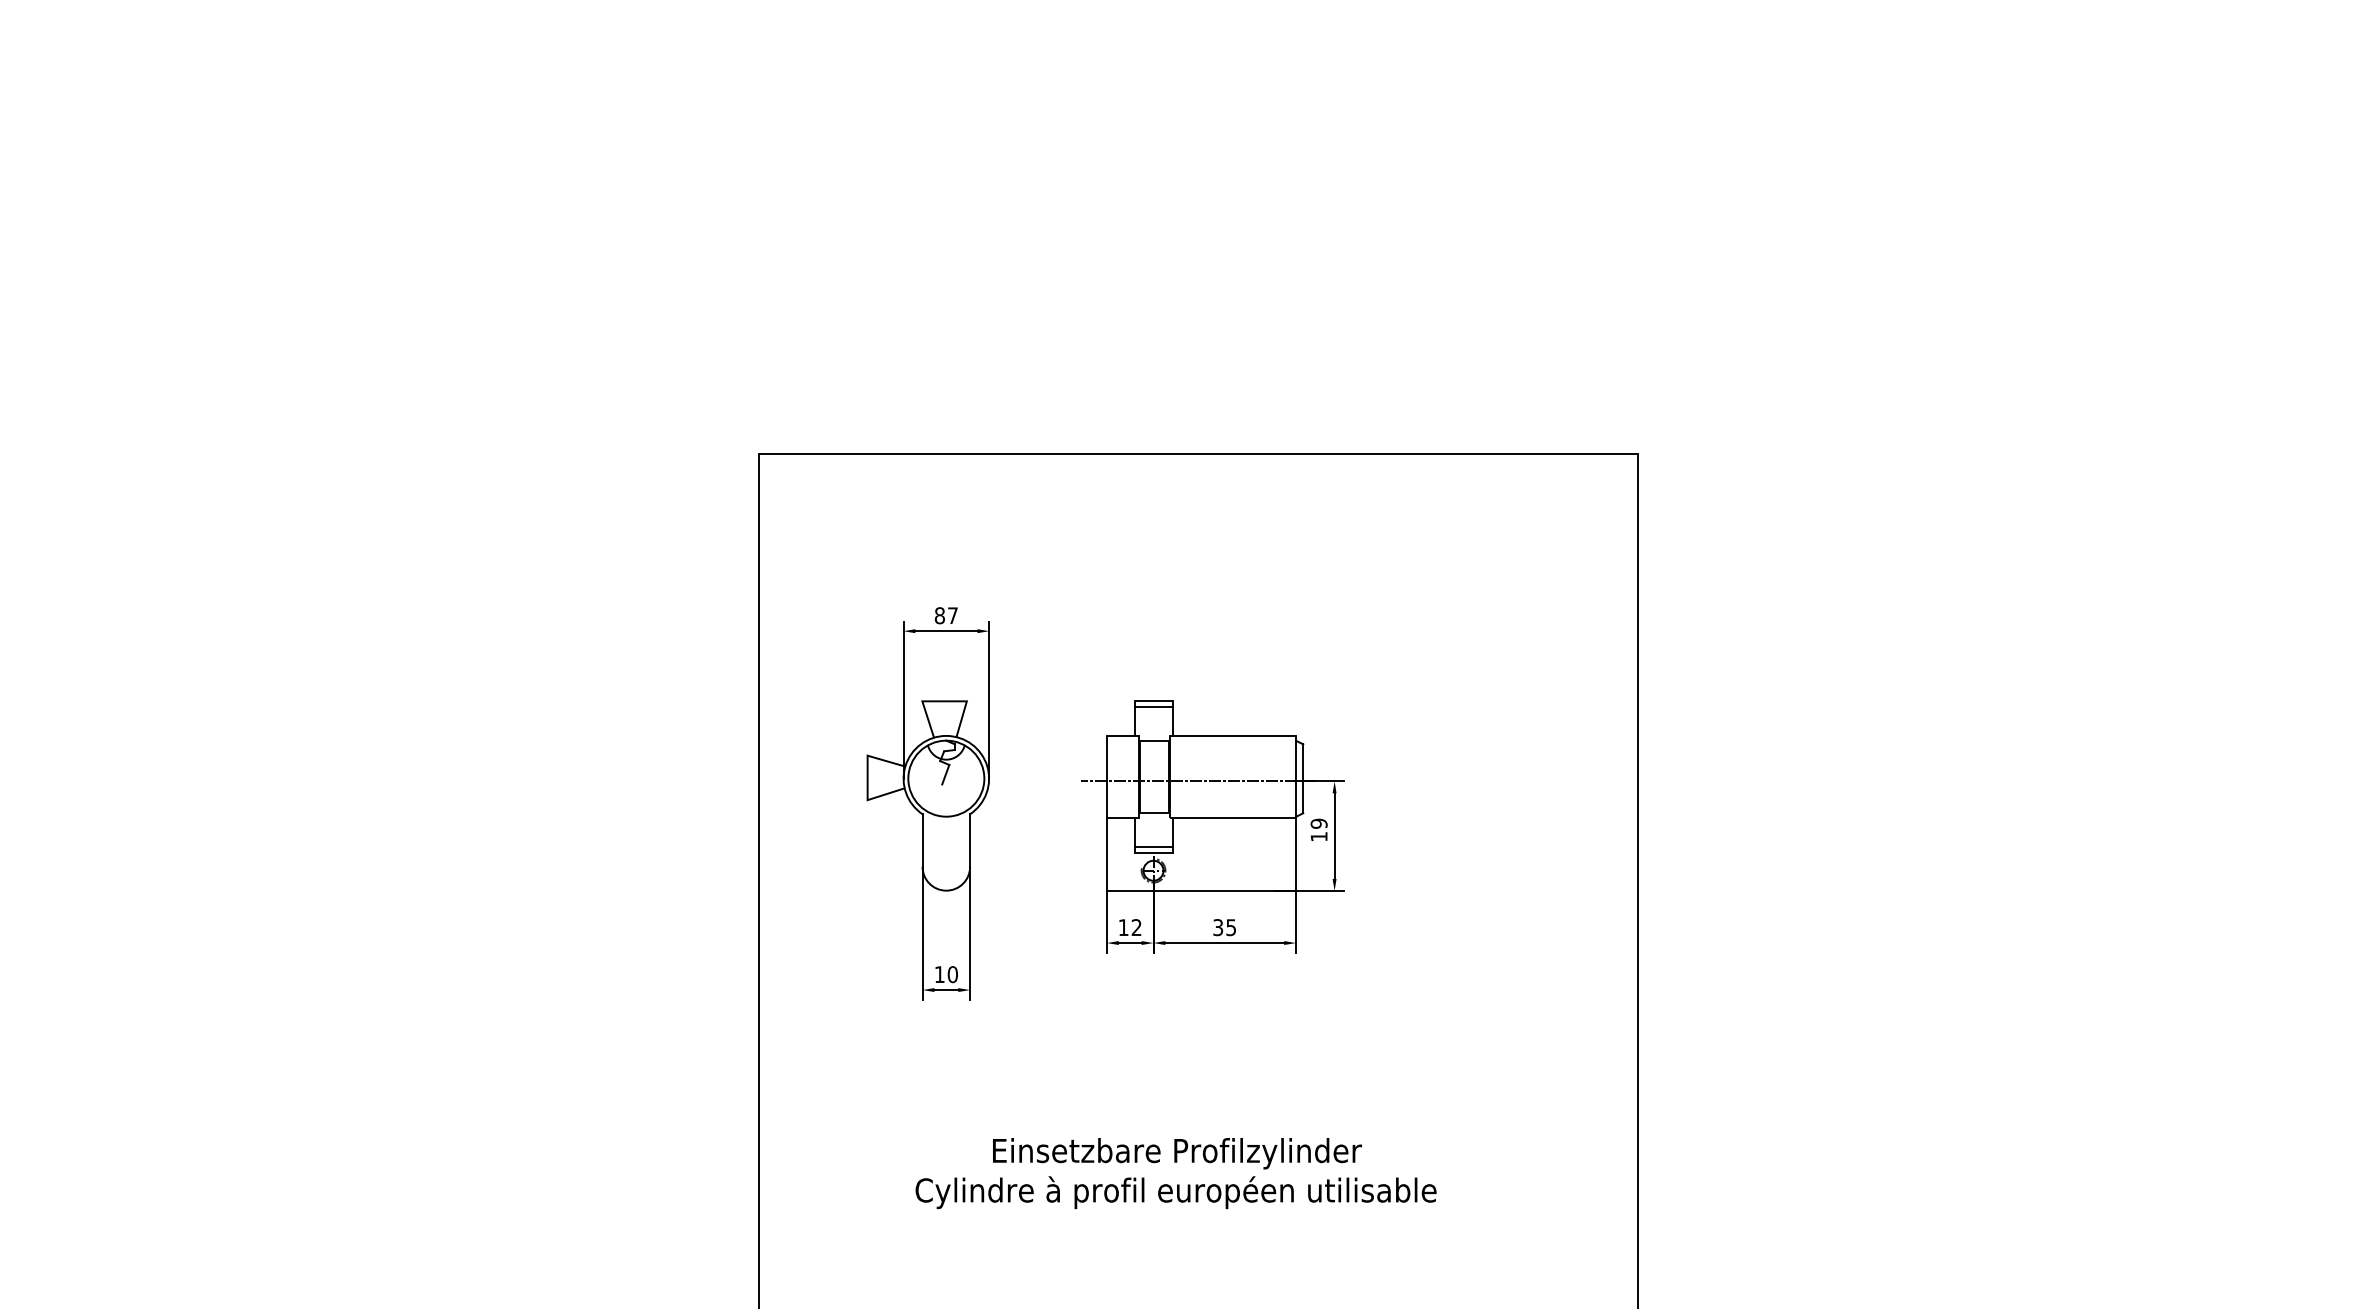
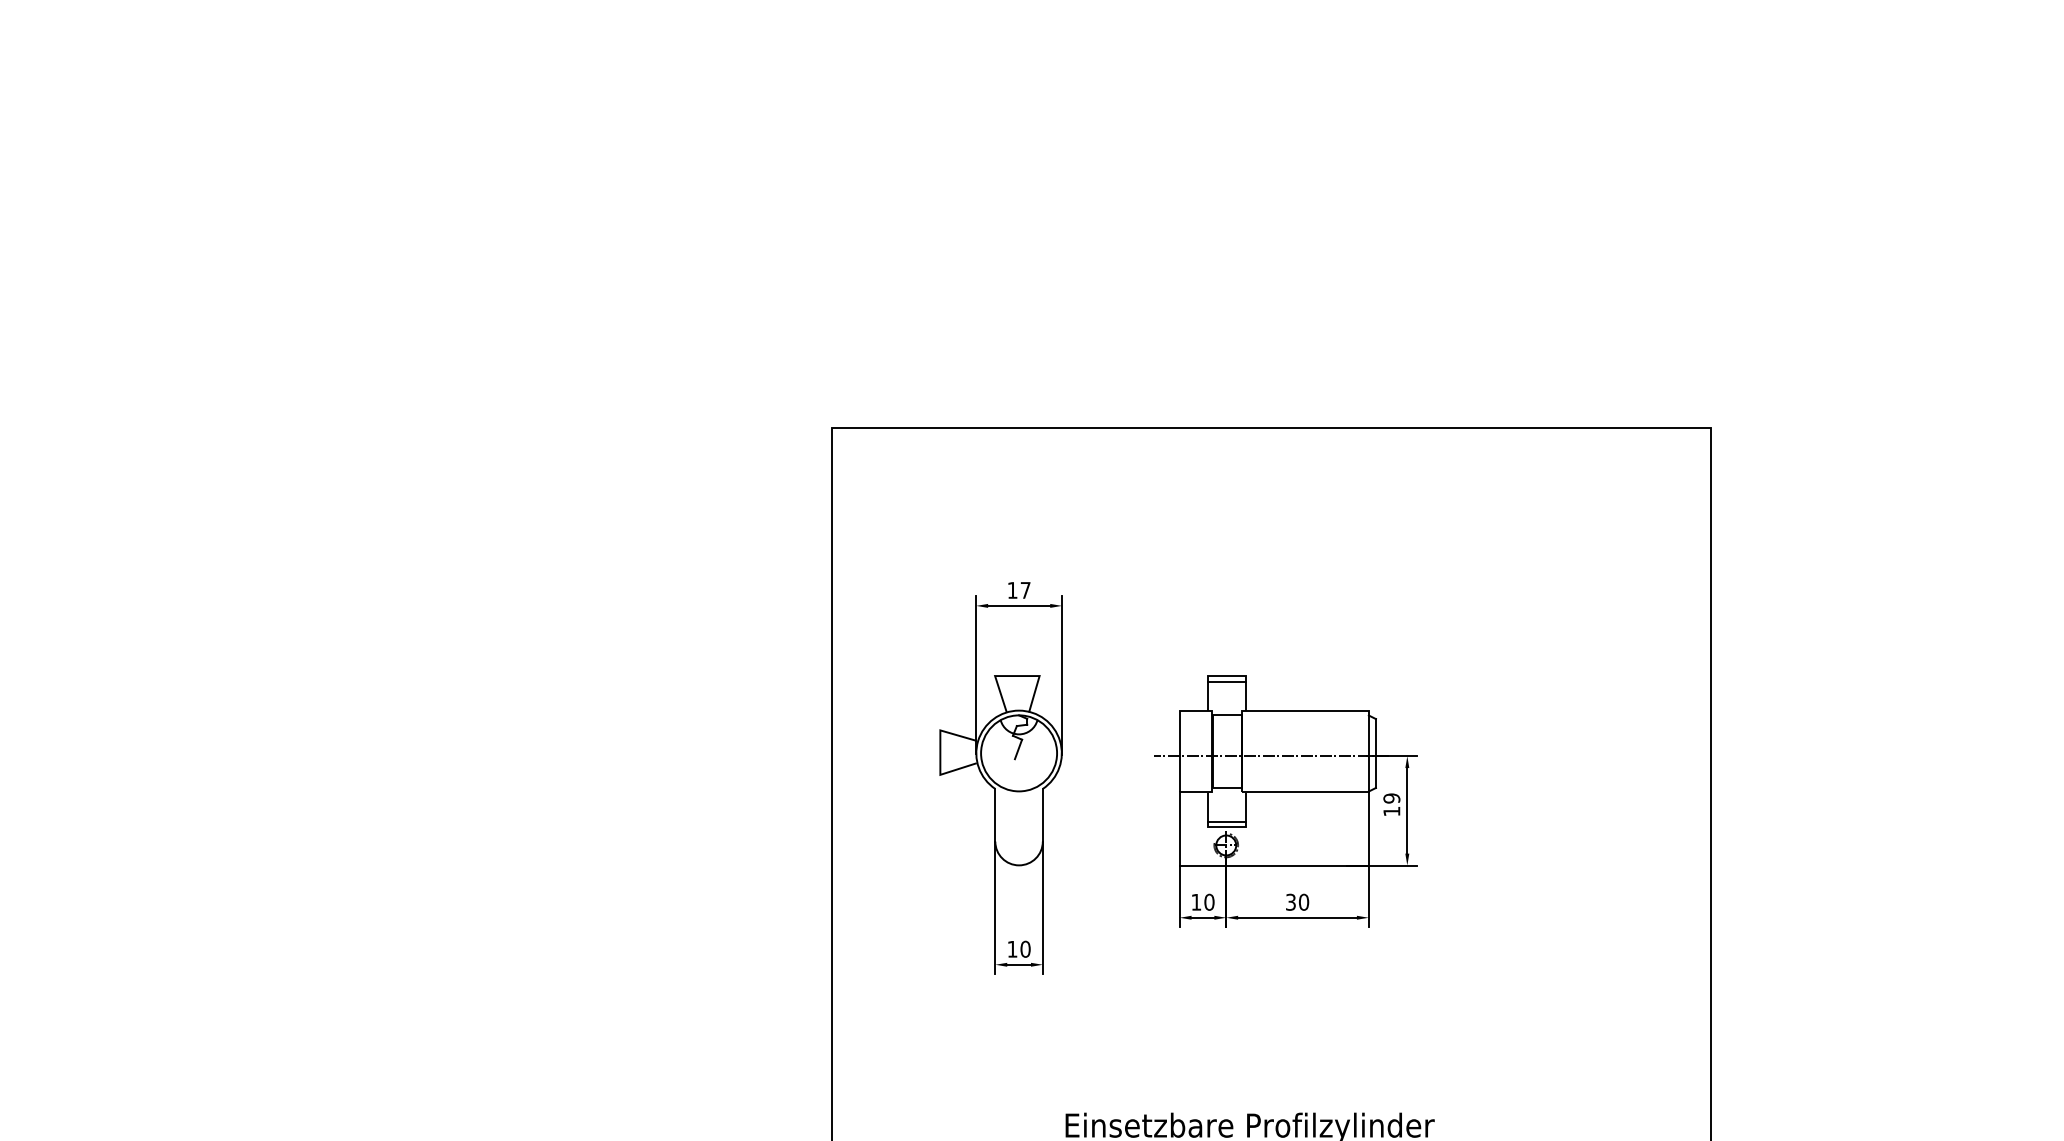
text: (939, 615) -> (1012, 590), 87 -> 17
text: (1136, 927) -> (1209, 902), 12 -> 10
text: (1231, 927) -> (1304, 902), 35 -> 30

